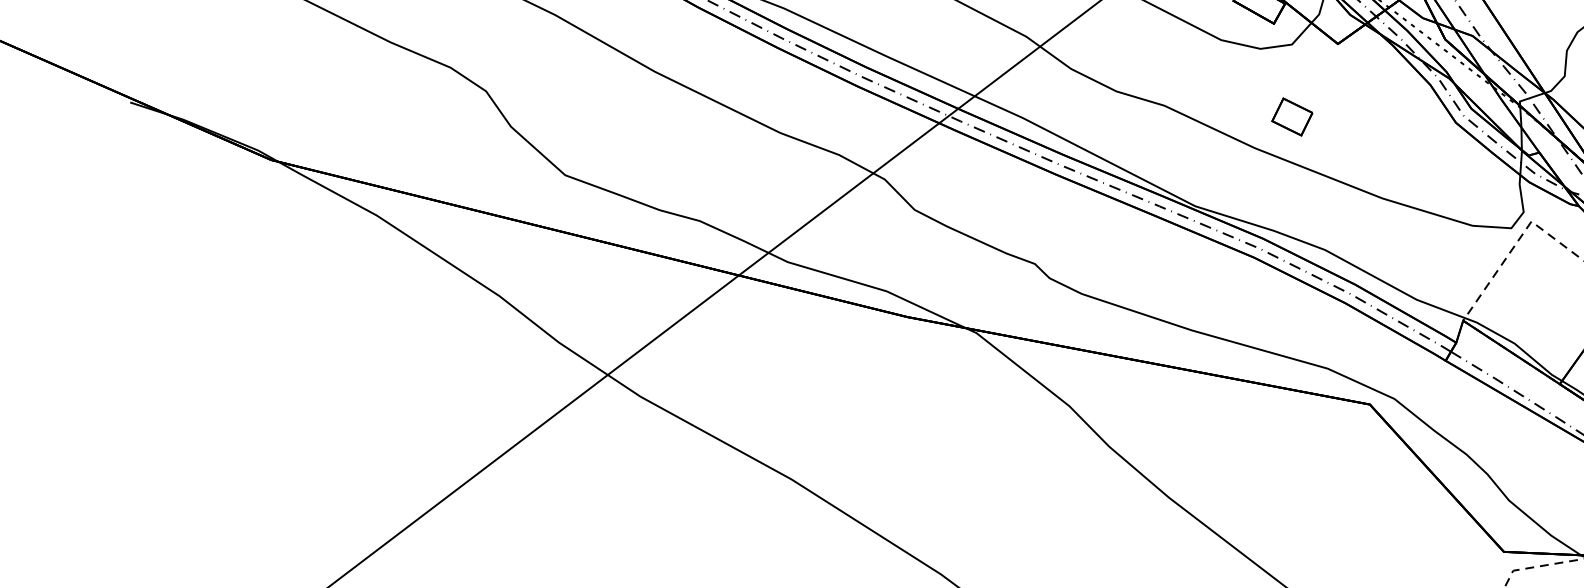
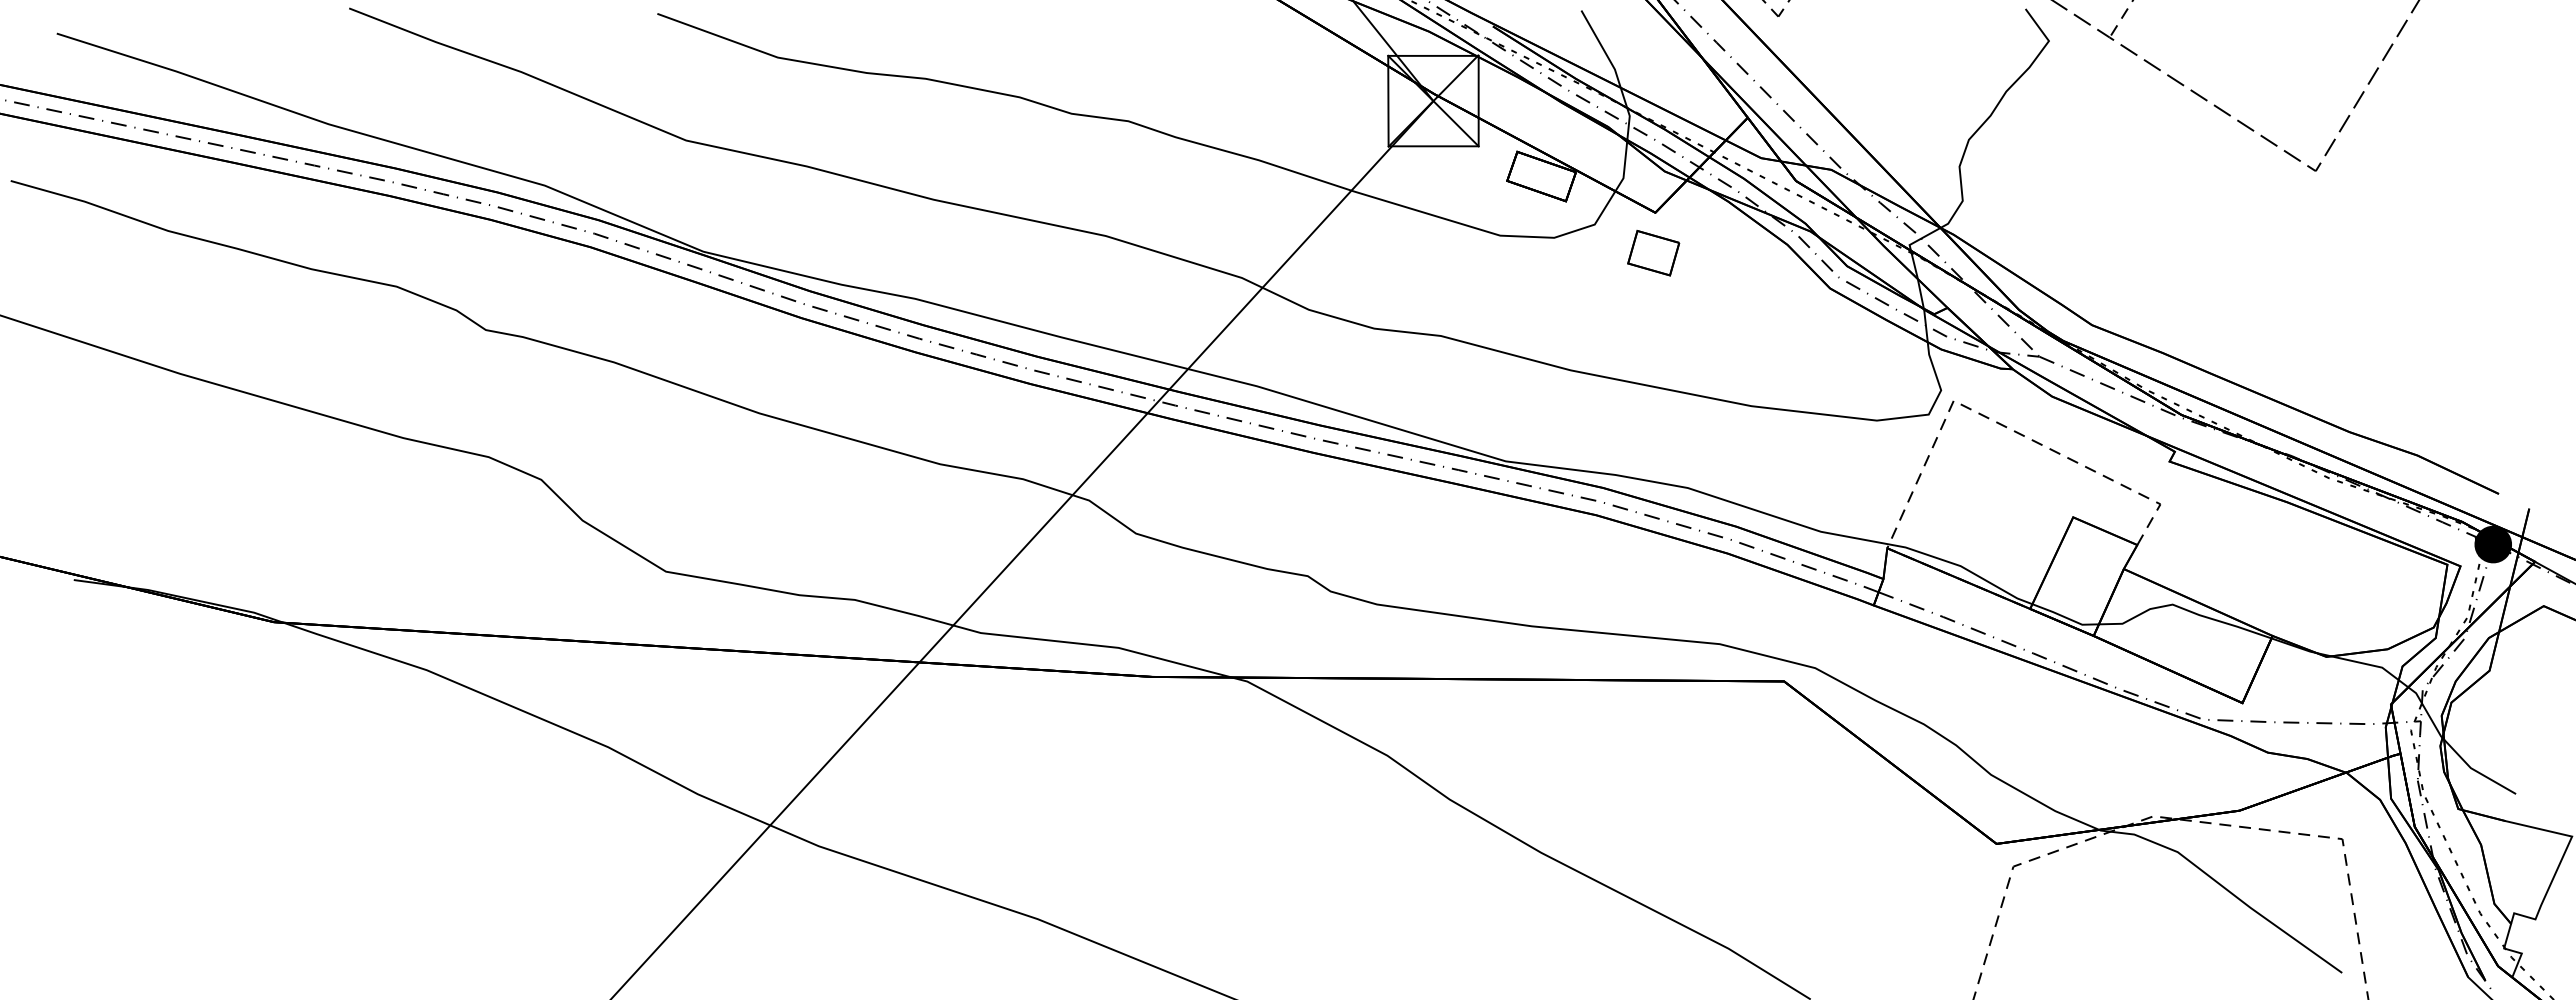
part: (1292, 117) -> (1653, 253), moved

